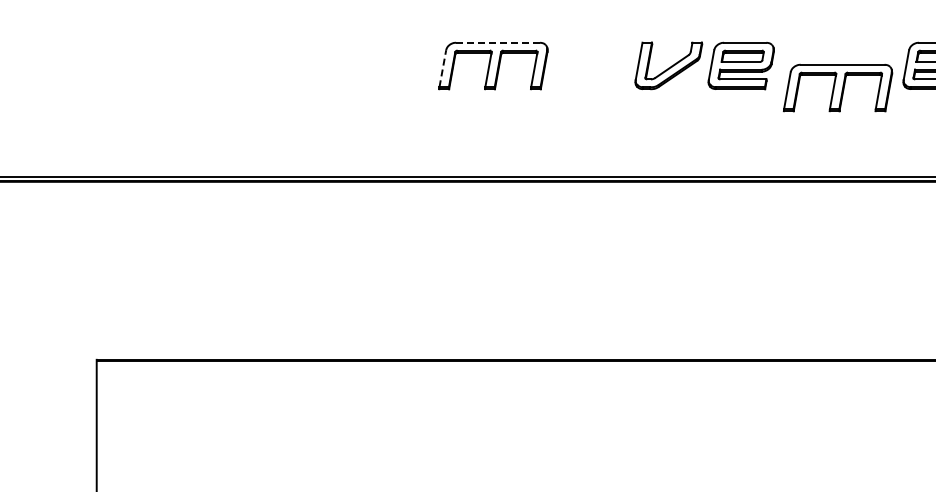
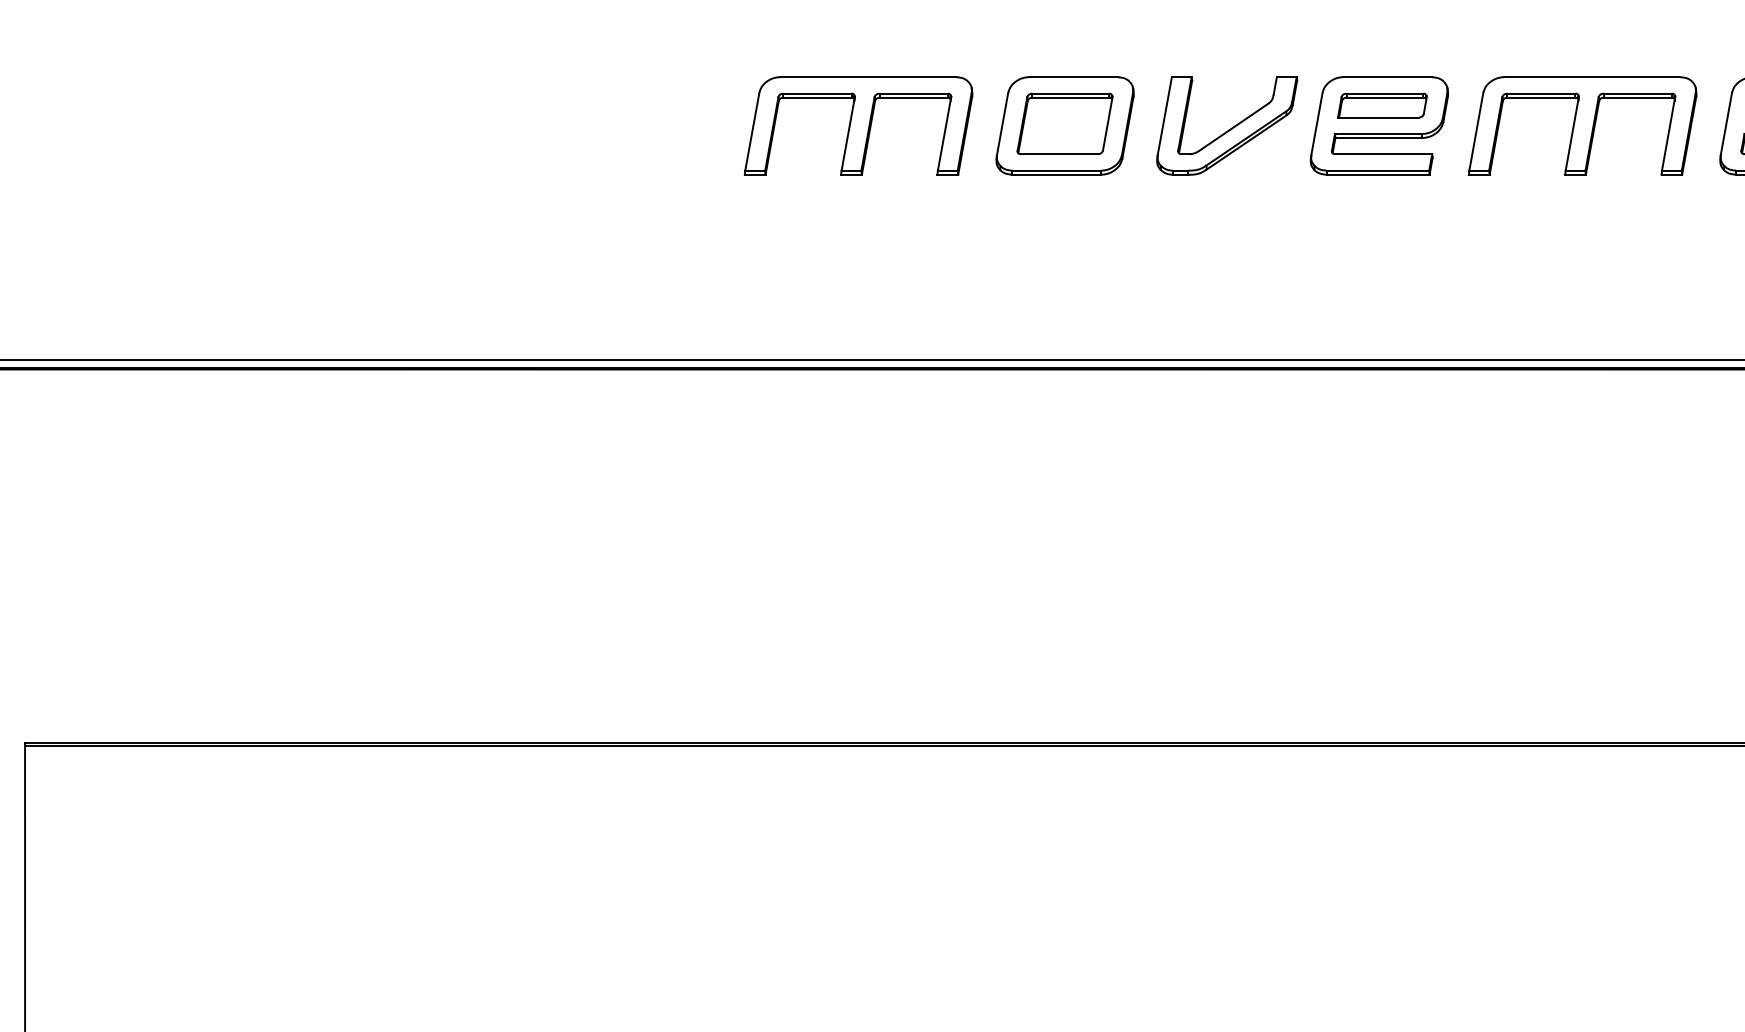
line: (498, 42) -> (869, 76), dashed -> solid
part: (591, 65) -> (1064, 124), added
line: (442, 68) -> (751, 131), dashed -> solid
part: (838, 87) -> (1583, 124), moved

